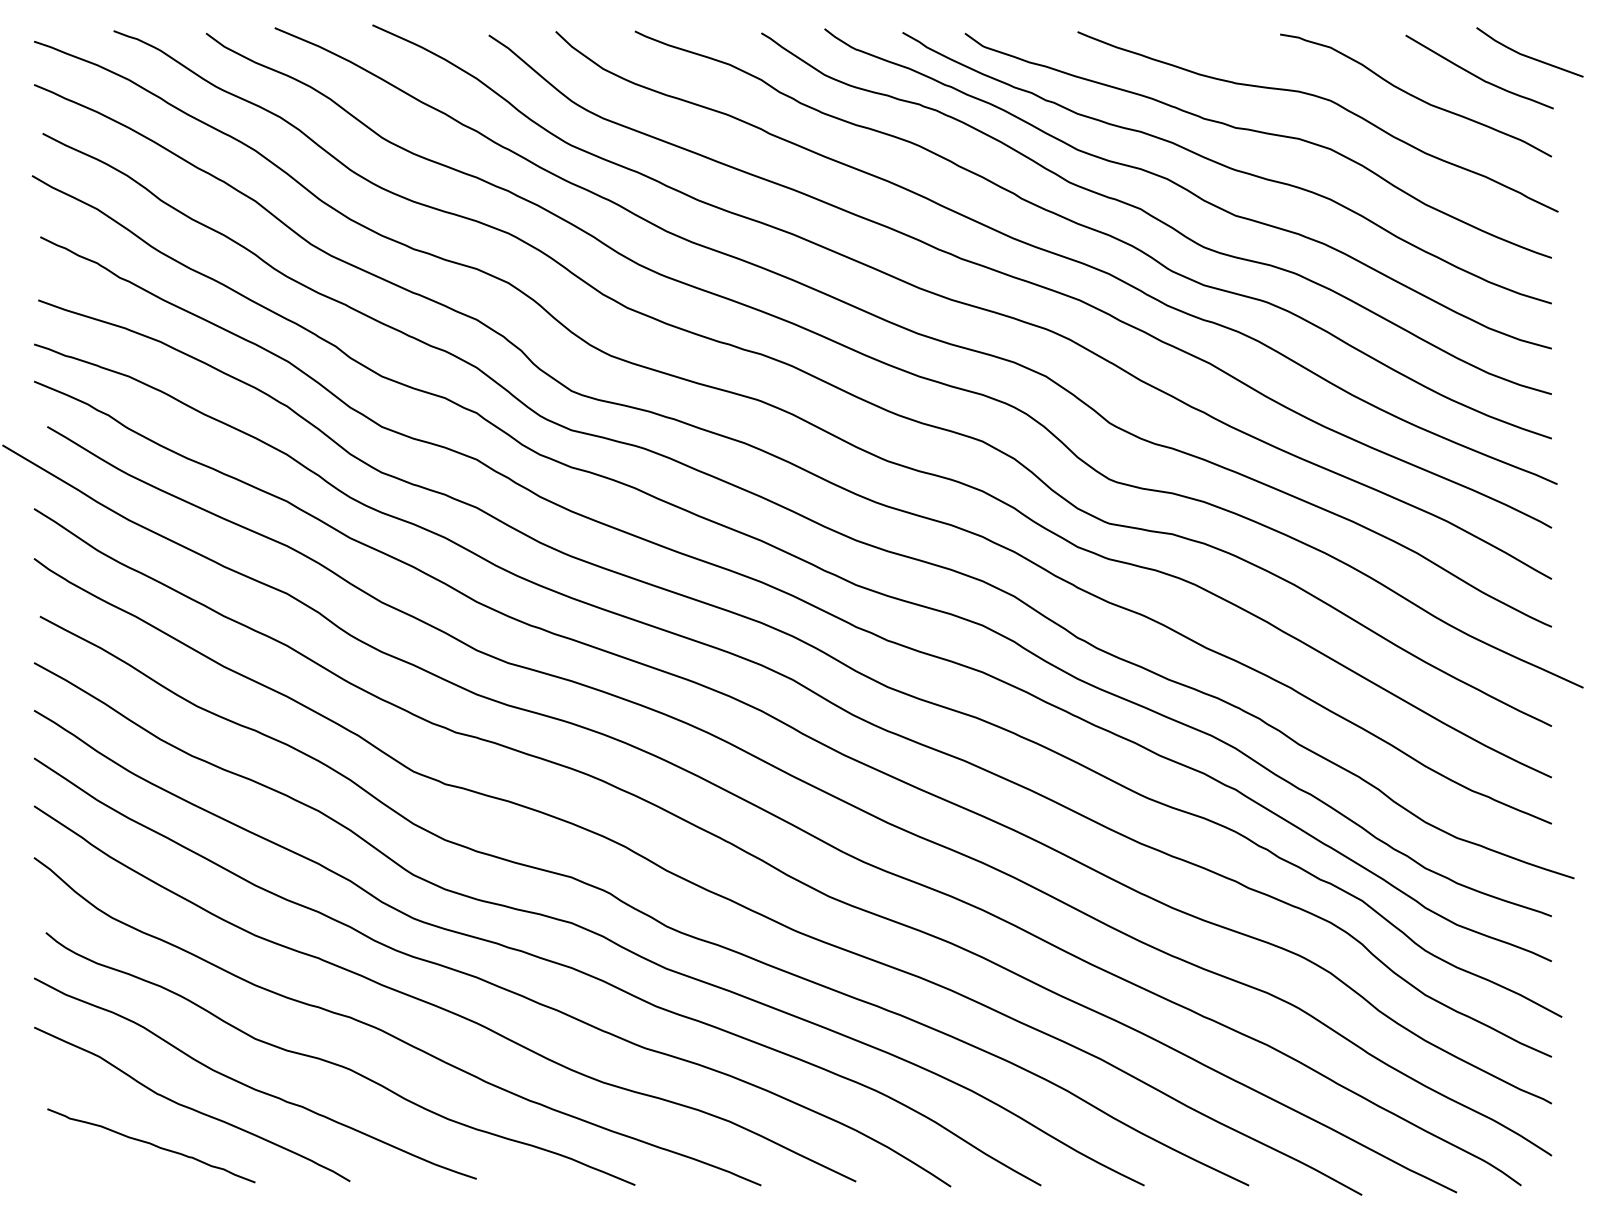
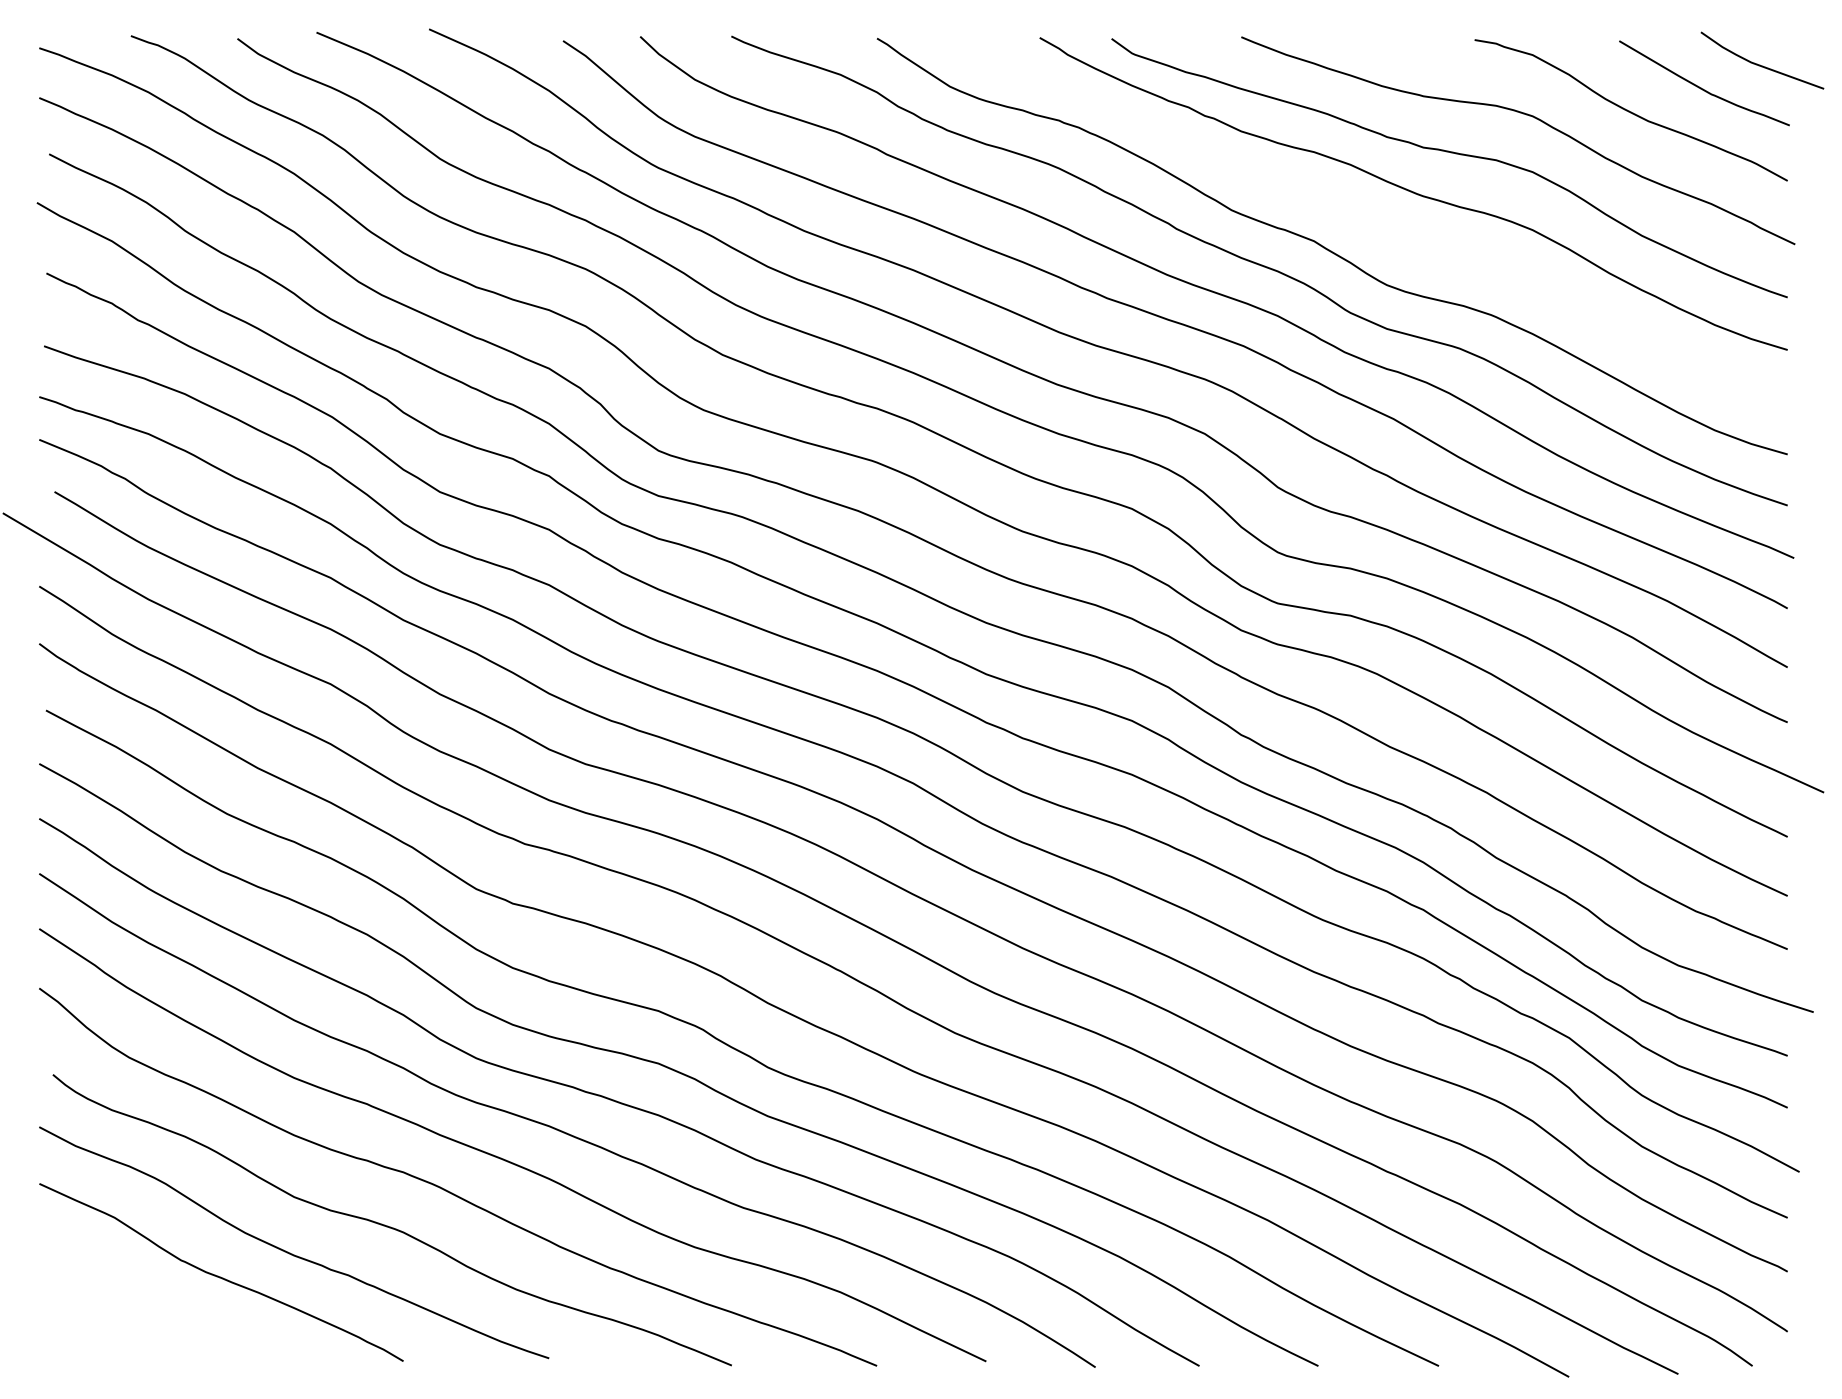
curve: (1187, 189) -> (1368, 218), removed
curve: (151, 1145) -> (174, 1319), removed

